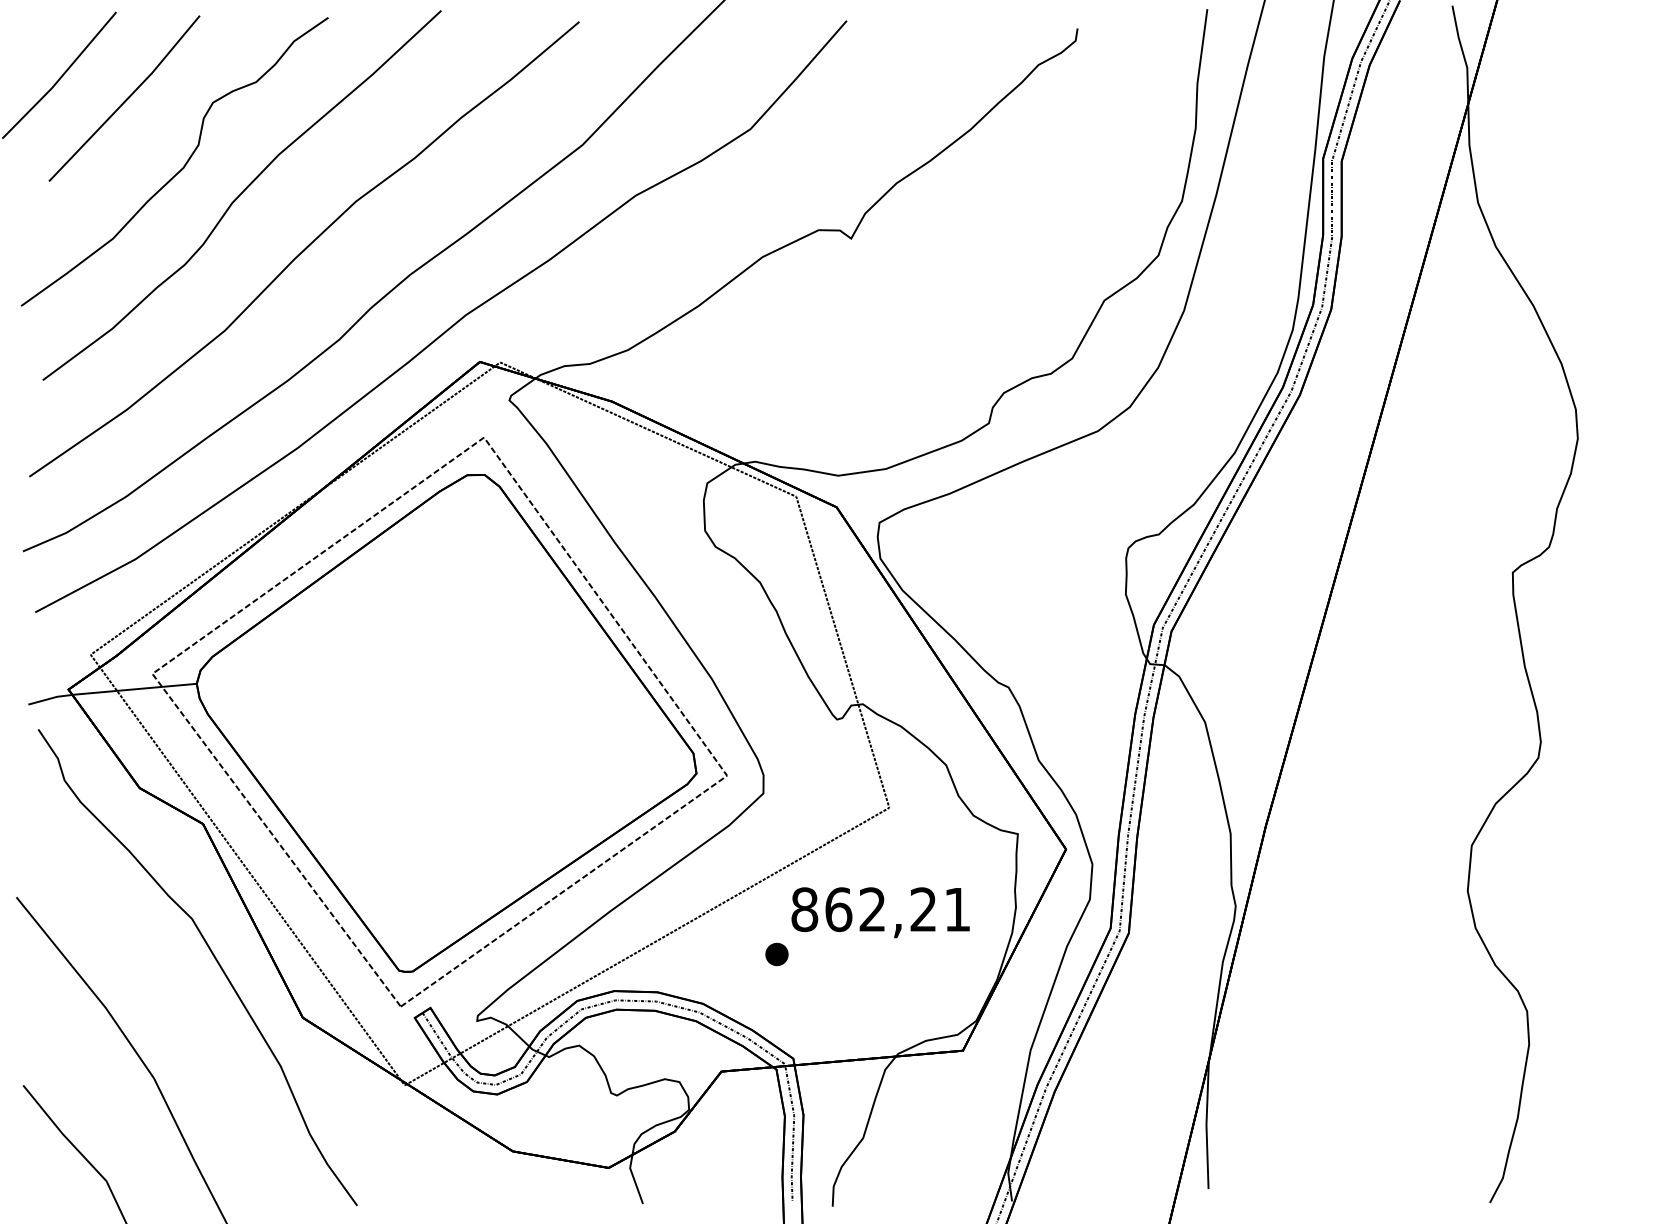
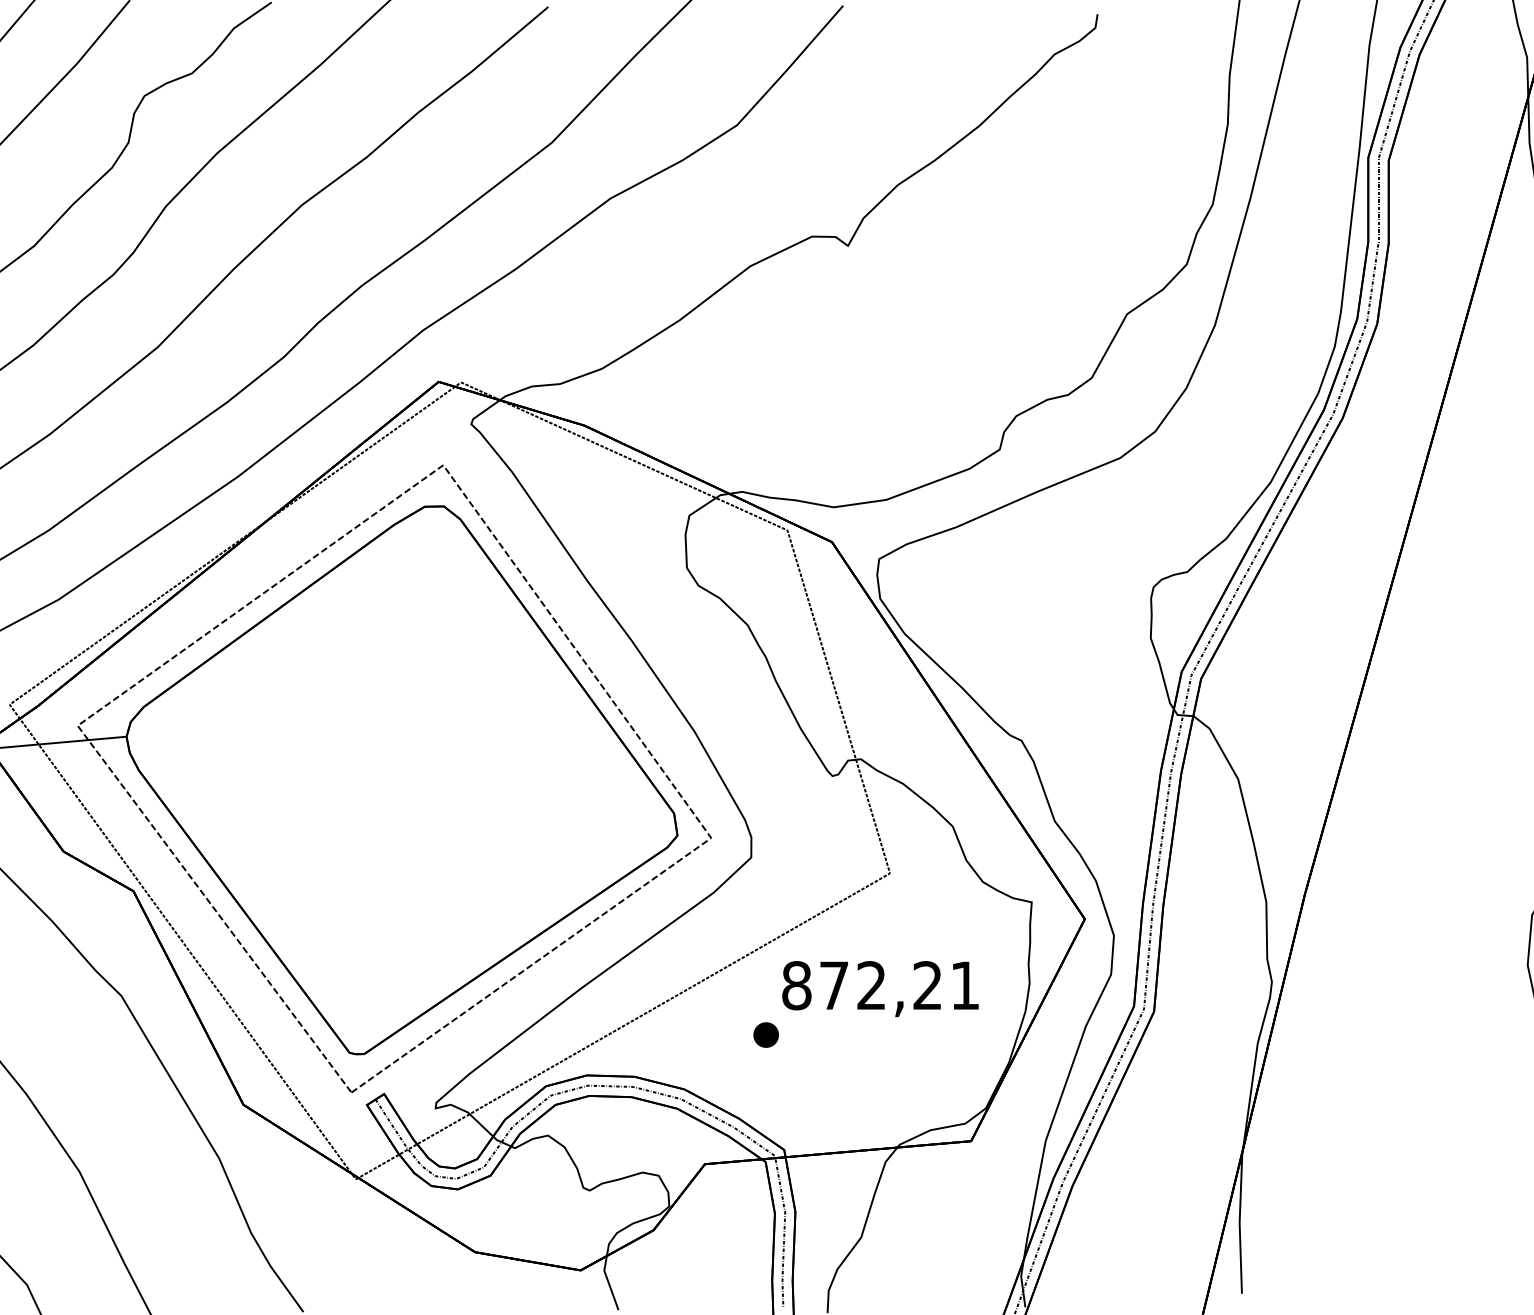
text: (838, 909) -> (834, 985), 862,21 -> 872,21

